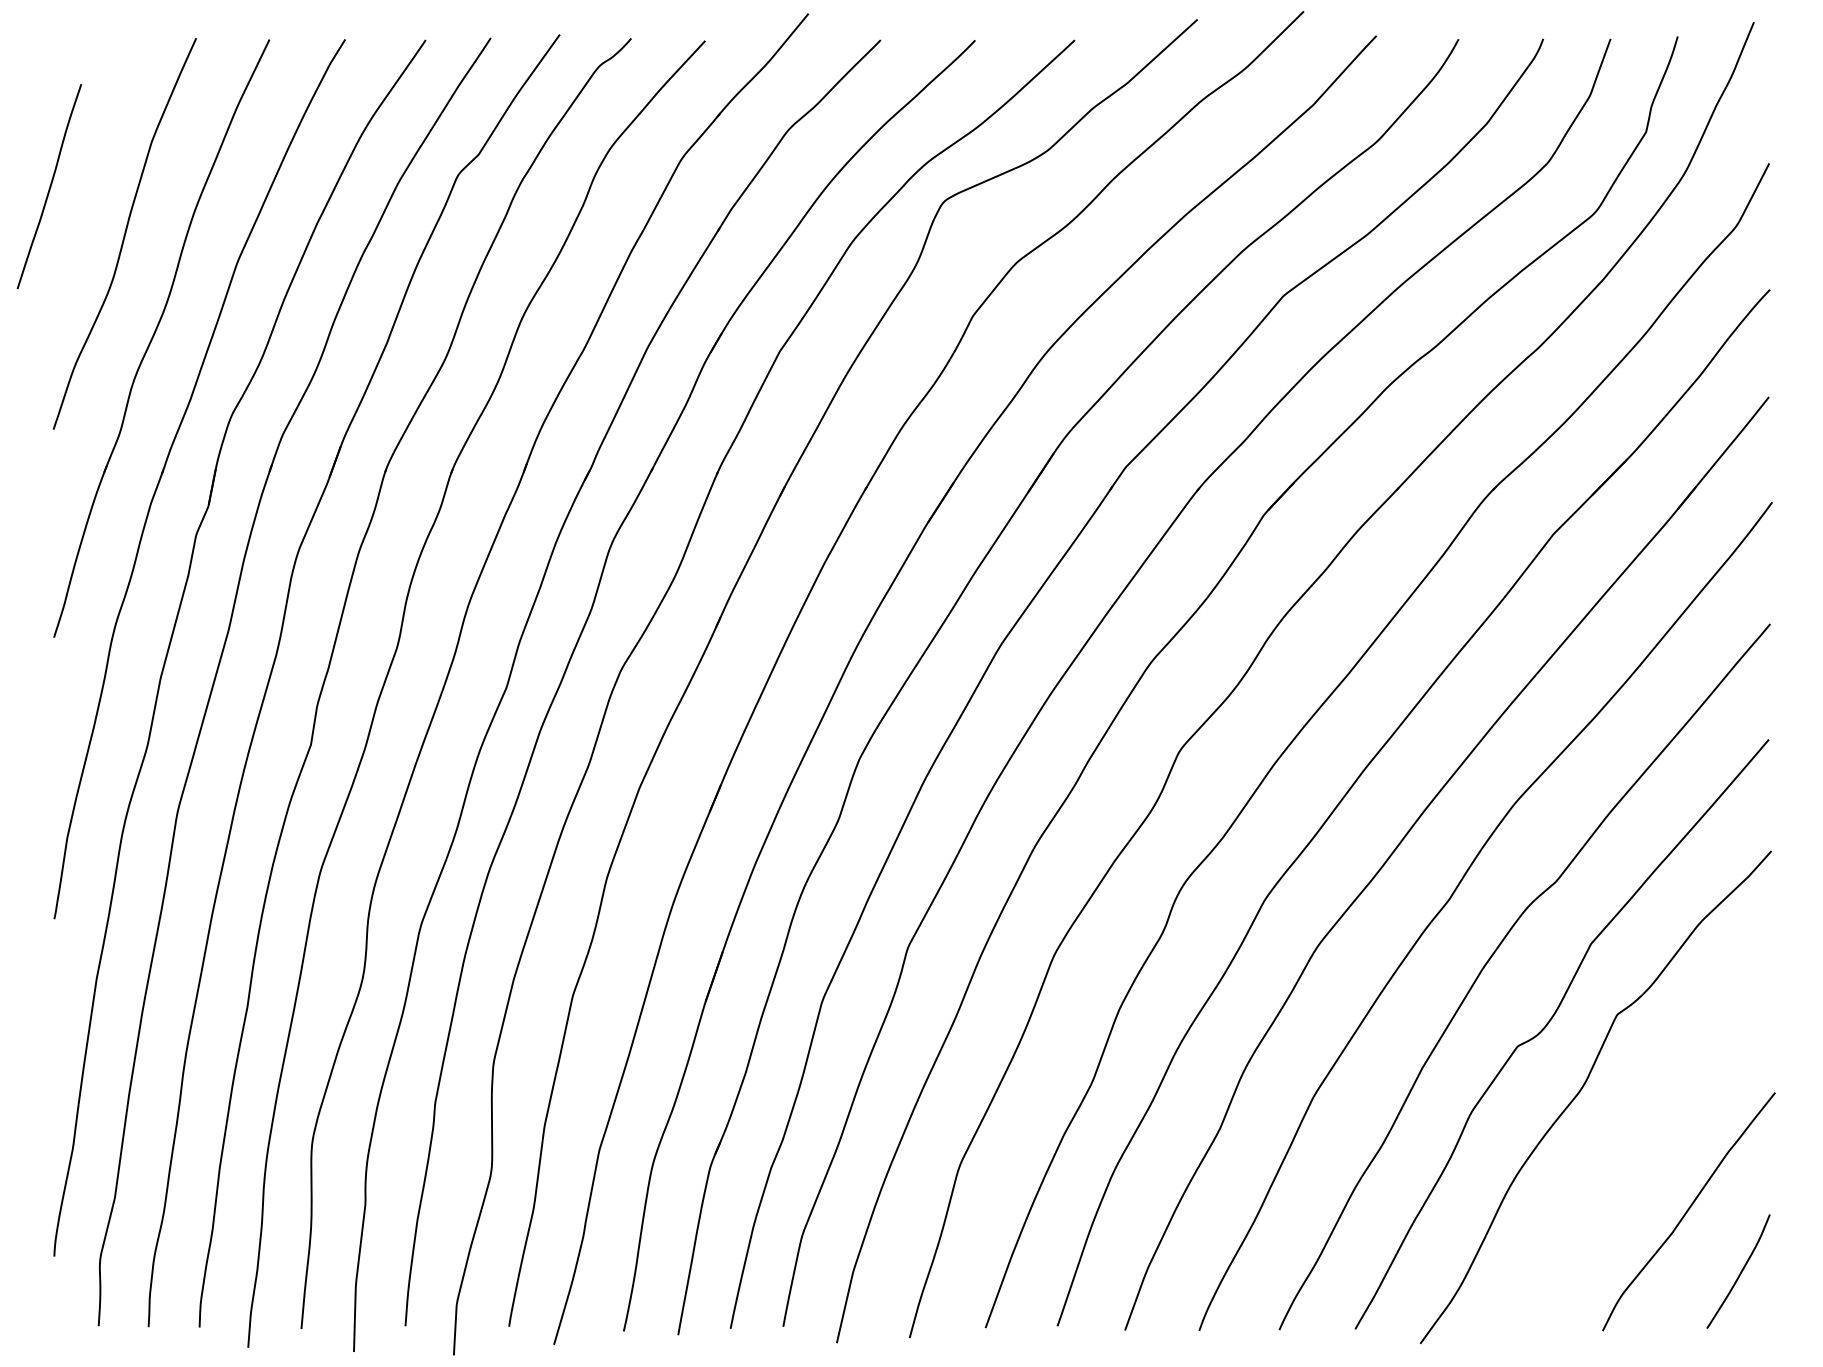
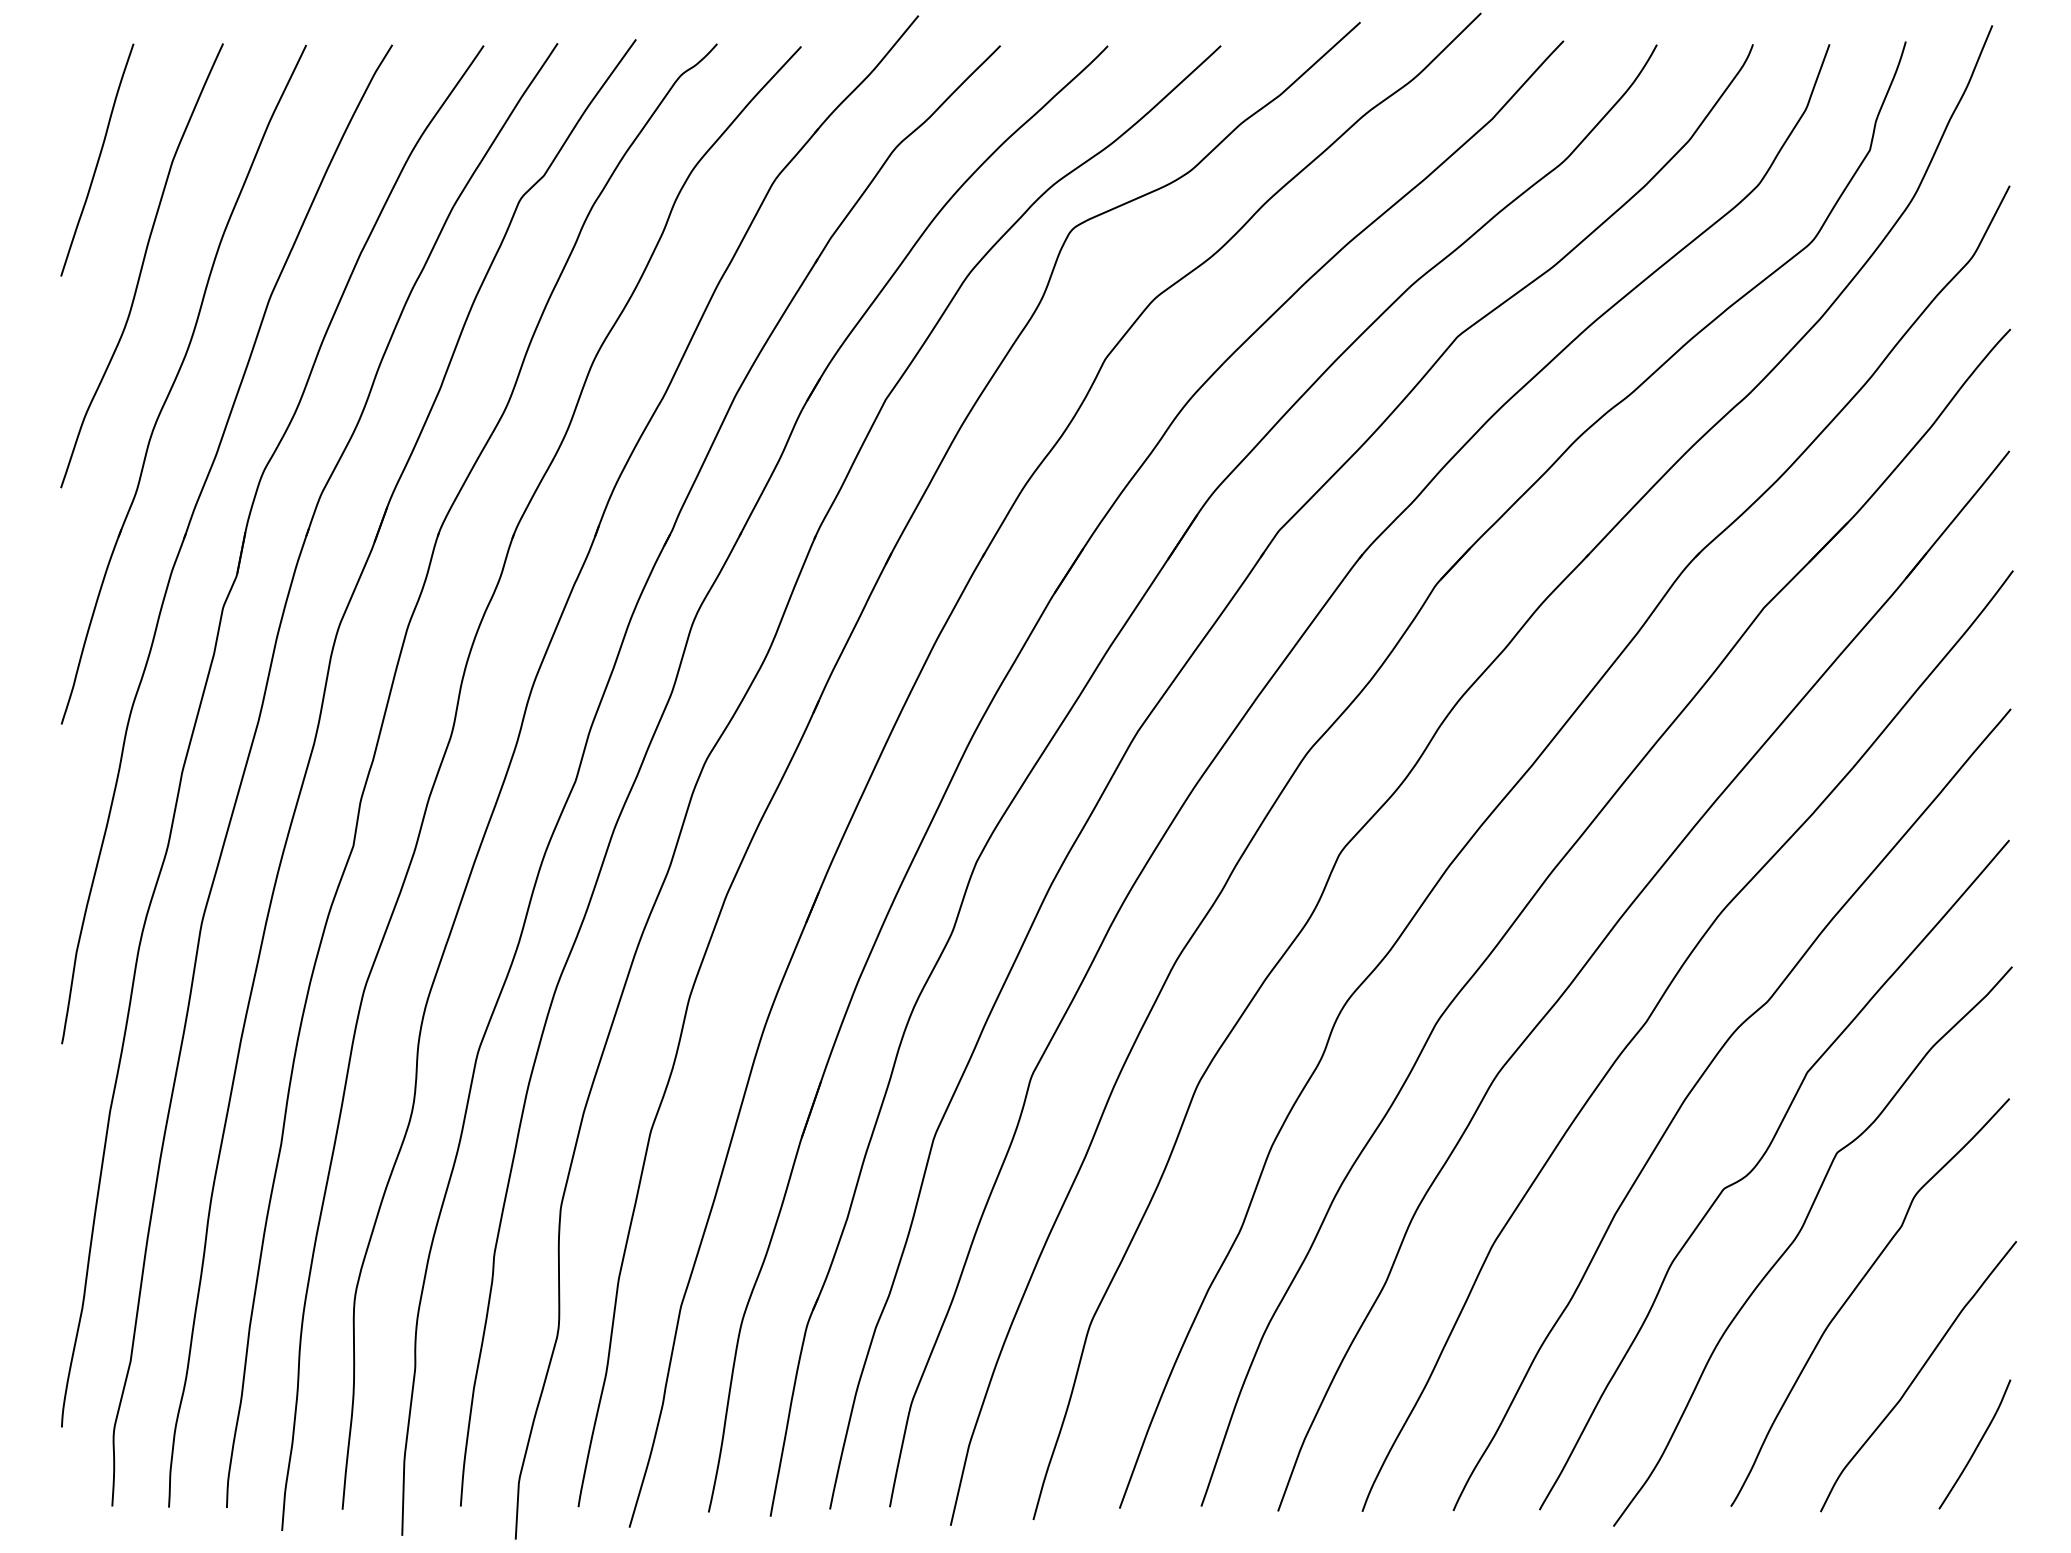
curve: (49, 186) -> (97, 159), moved
curve: (1633, 1136) -> (1855, 1290), added

